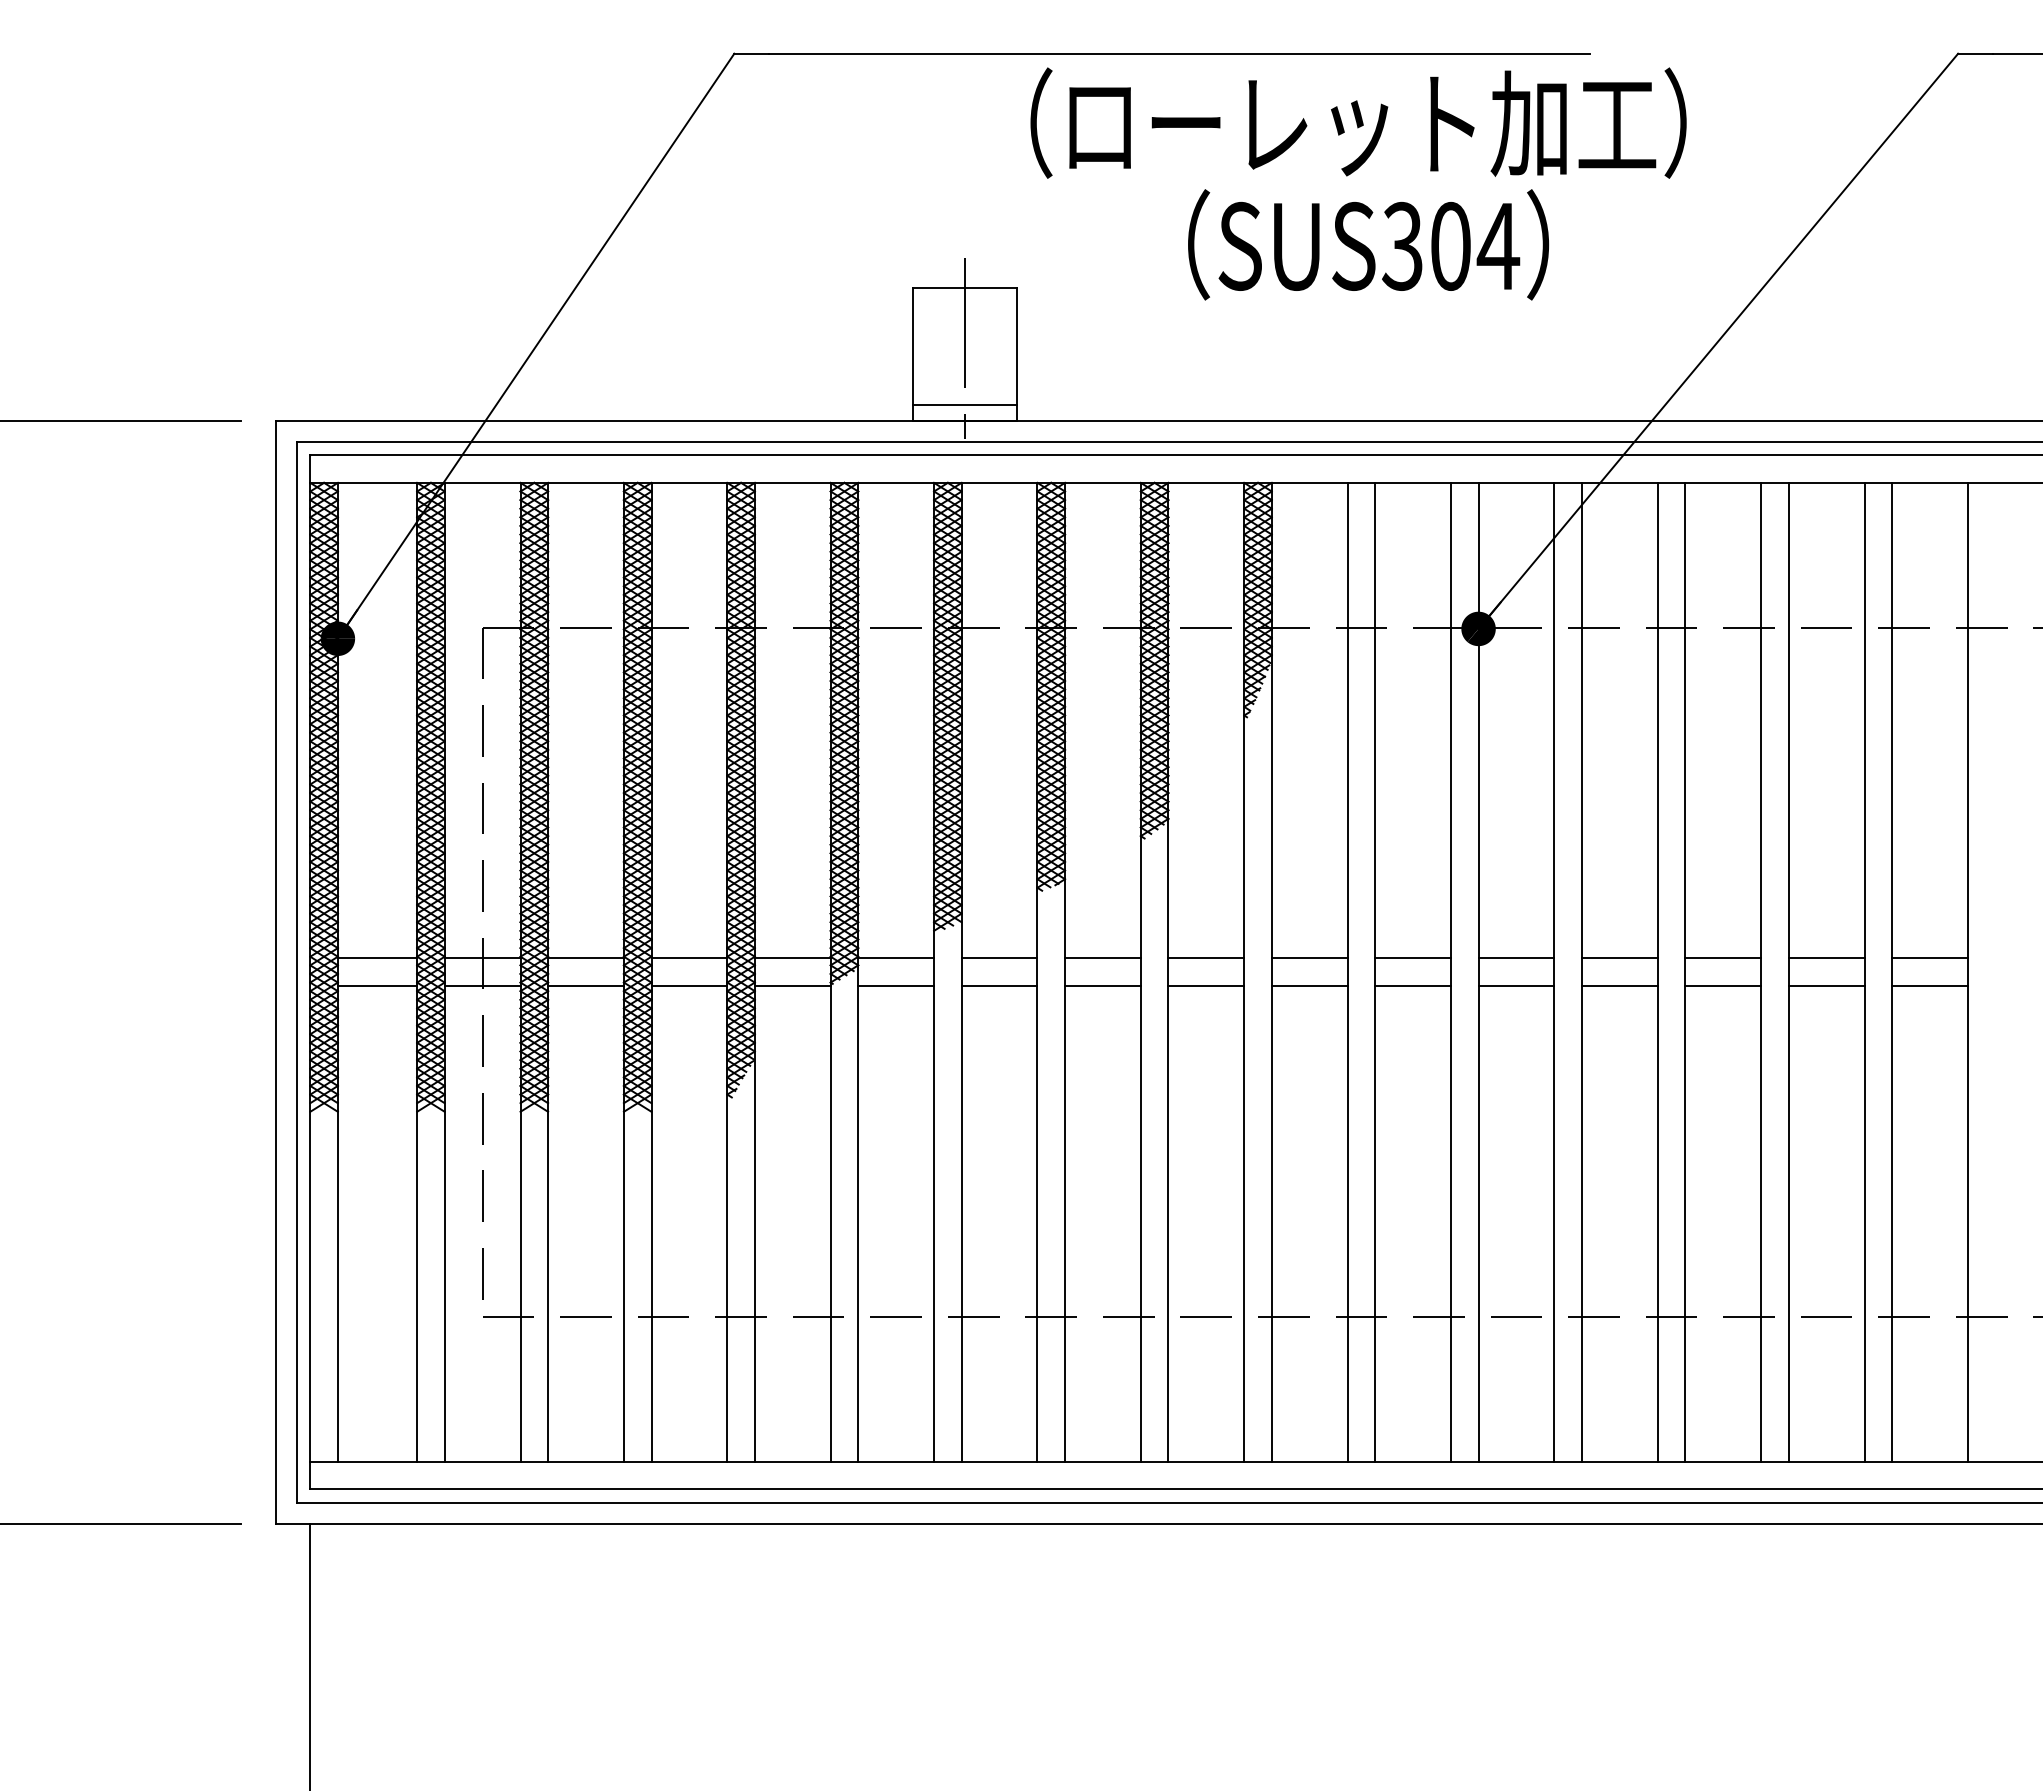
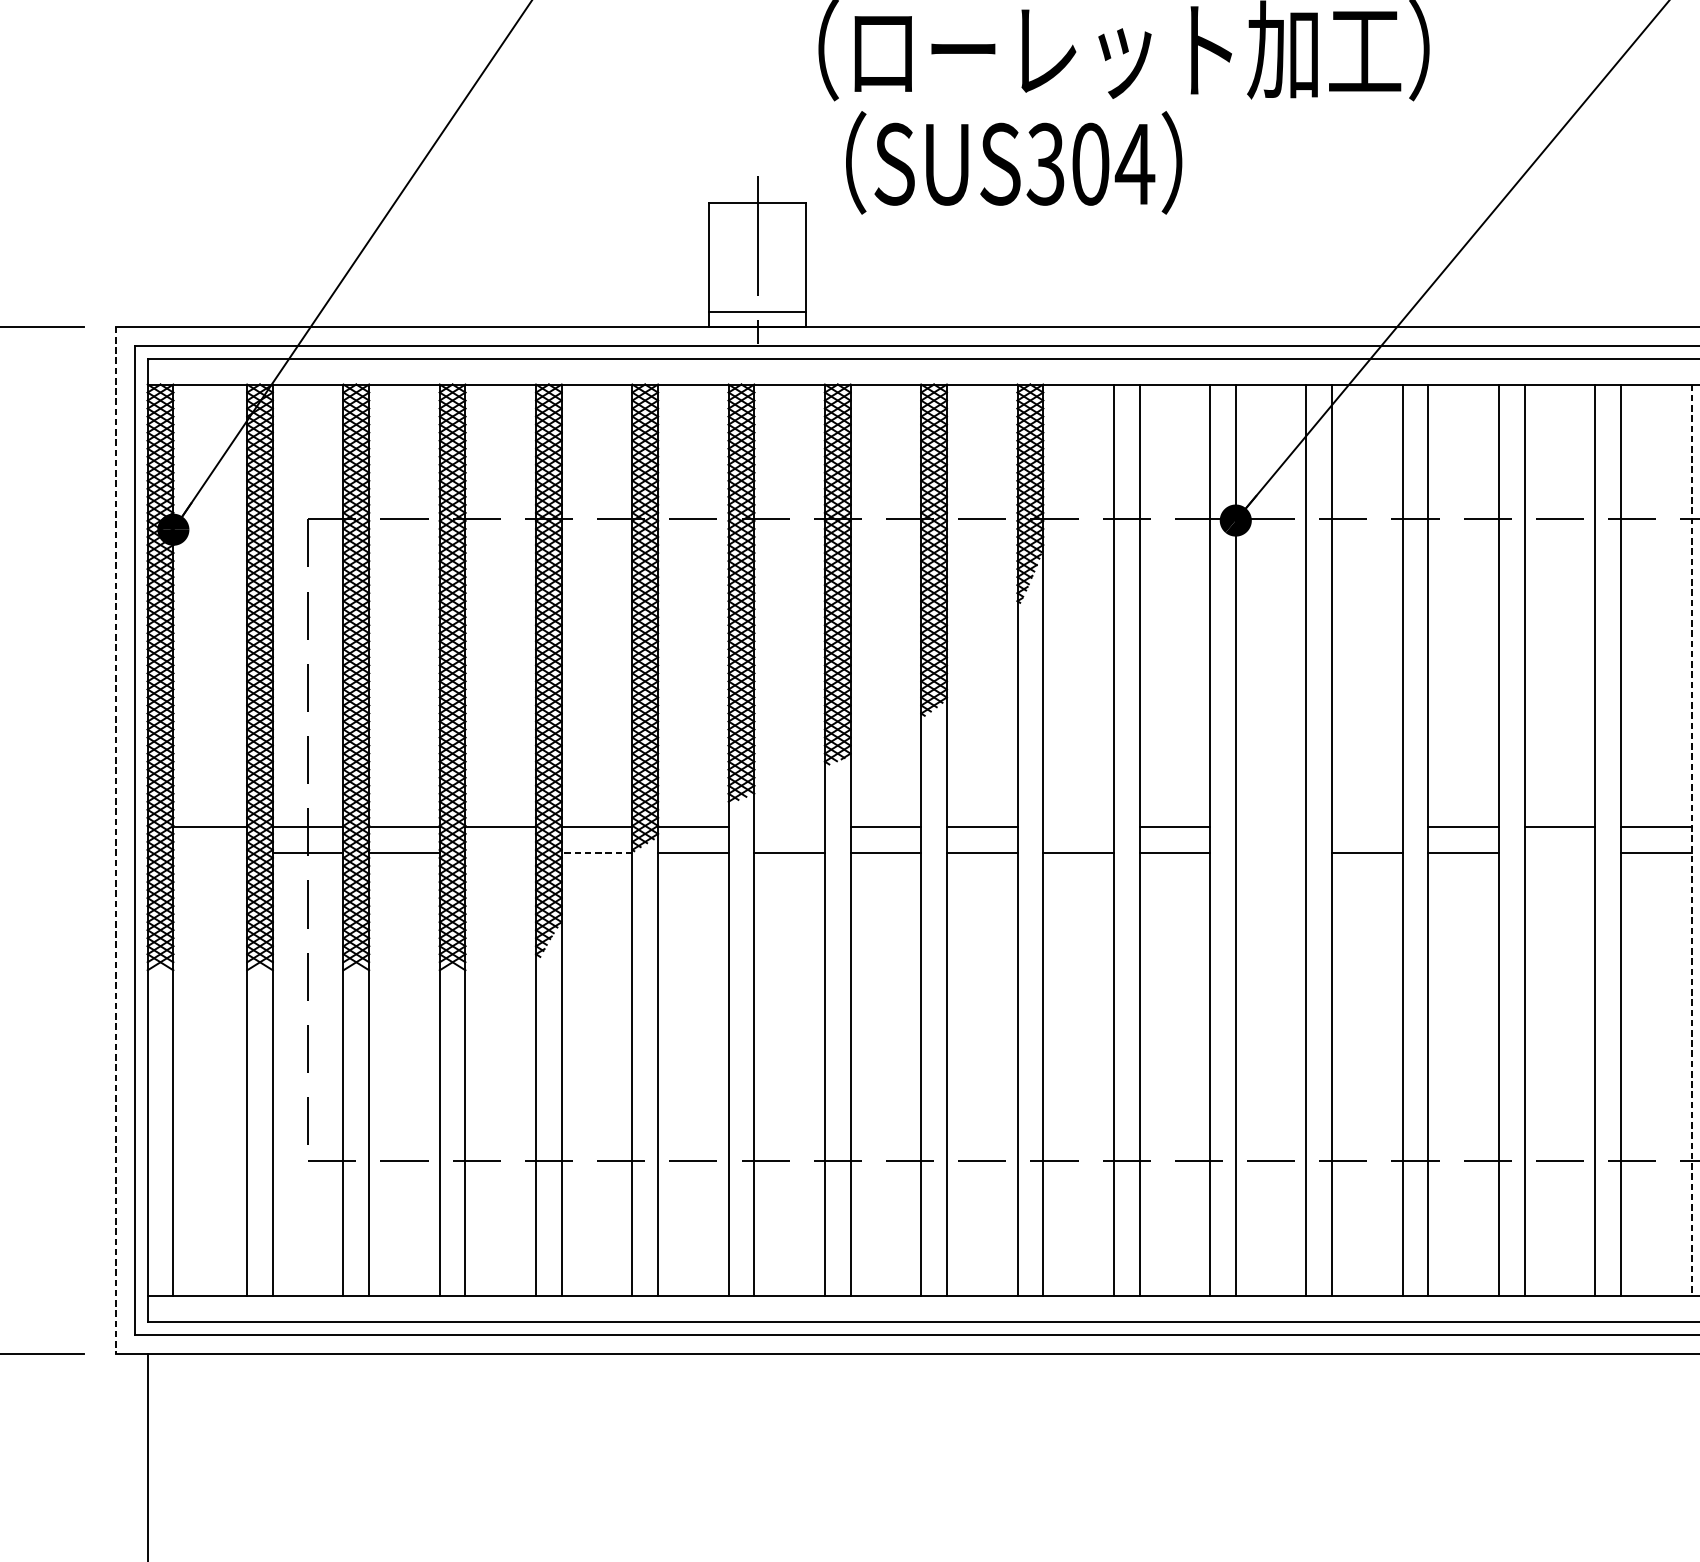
text: (1368, 244) -> (1014, 162), moved
line: (999, 958) -> (789, 827), removed
line: (1309, 958) -> (1078, 827), removed
line: (1516, 958) -> (1271, 827), removed
line: (1619, 958) -> (1367, 827), removed
line: (275, 972) -> (115, 840), solid -> dashed
line: (1967, 972) -> (1691, 840), solid -> dashed
line: (377, 986) -> (210, 853), removed
line: (689, 986) -> (500, 853), removed
line: (792, 986) -> (596, 853), solid -> dashed
line: (1516, 986) -> (1271, 853), removed
line: (1826, 986) -> (1559, 853), removed

